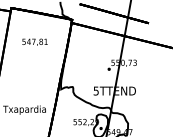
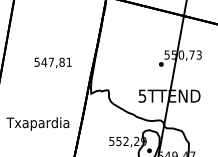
text: (34, 41) -> (52, 61), moved

